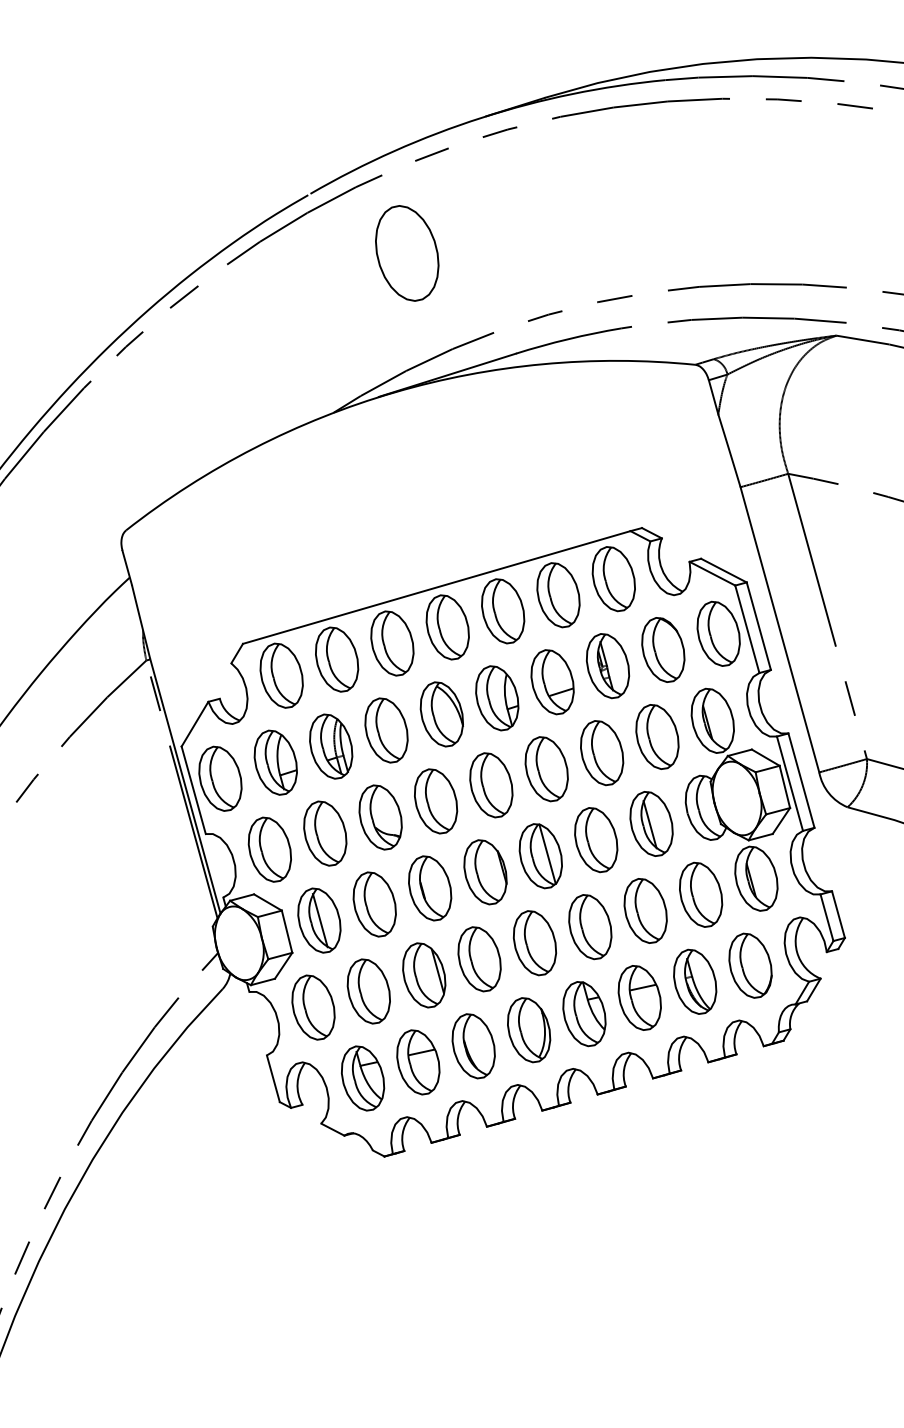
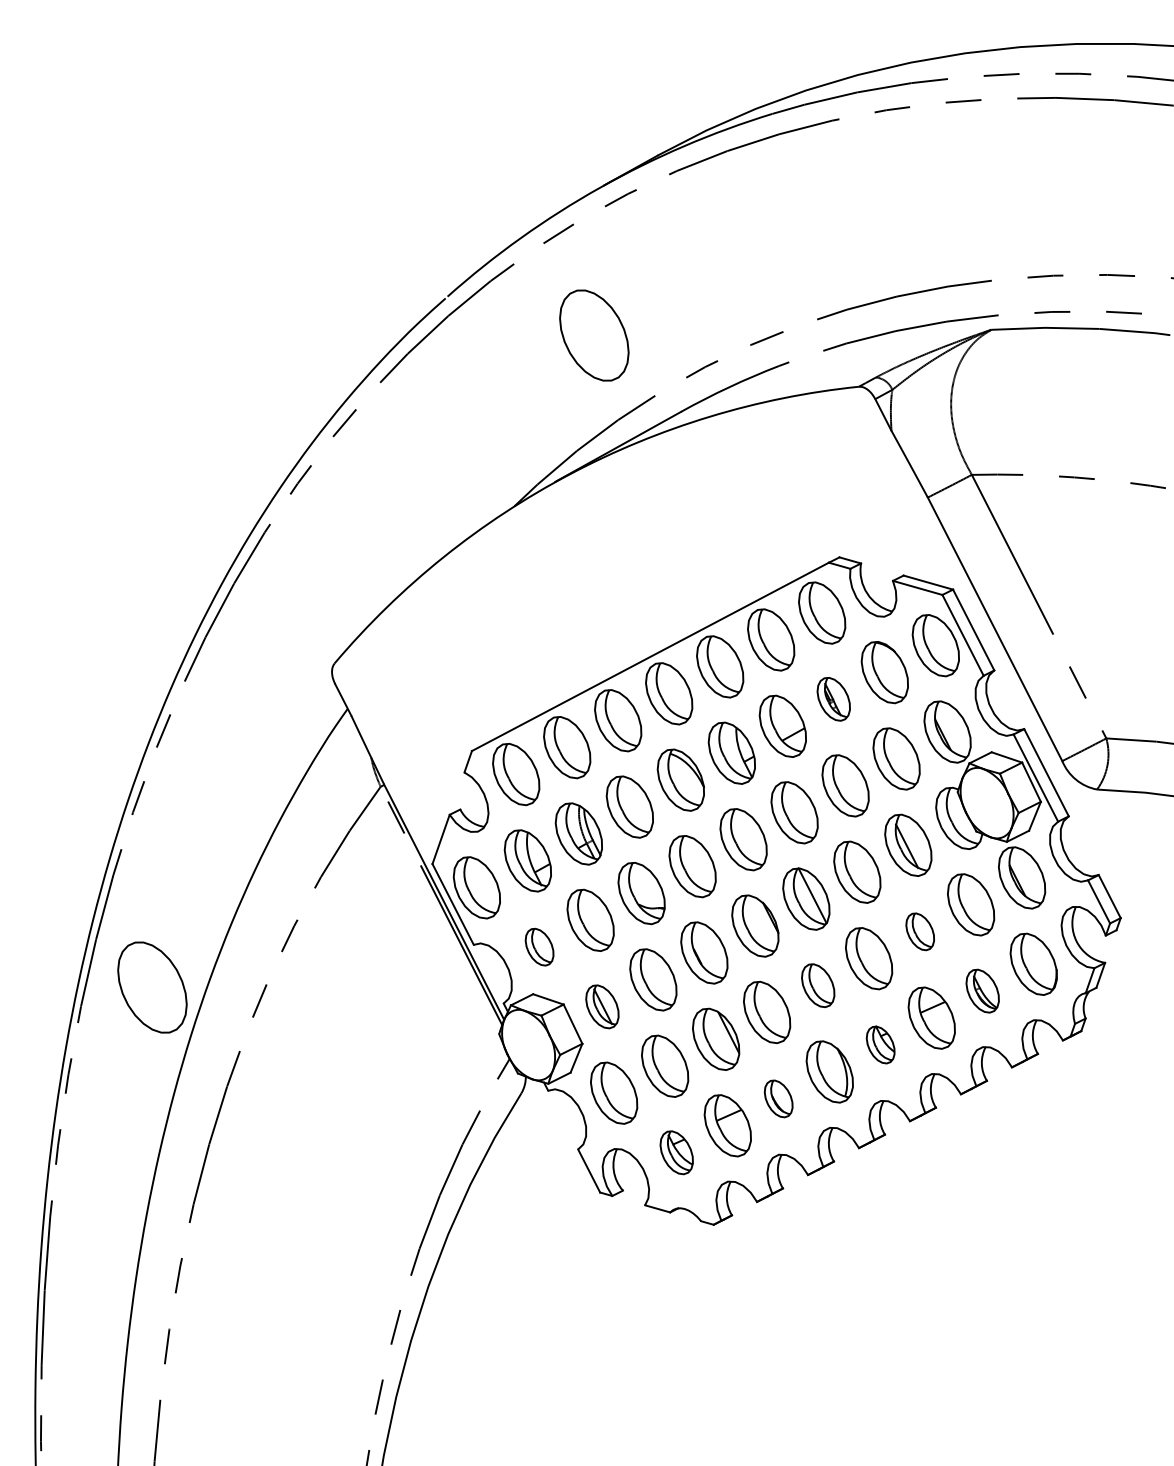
part: (407, 253) -> (594, 335), moved
part: (607, 665) -> (833, 698), size x0.7
part: (269, 848) -> (539, 946), size x0.6
part: (646, 910) -> (920, 931), size x0.6
part: (319, 920) -> (602, 1006), size x0.7
part: (535, 943) -> (818, 985), size x0.7
part: (694, 981) -> (982, 990), size x0.7
part: (584, 1013) -> (880, 1044), size x0.6
part: (473, 1045) -> (778, 1098), size x0.6
part: (362, 1078) -> (676, 1152), size x0.7

